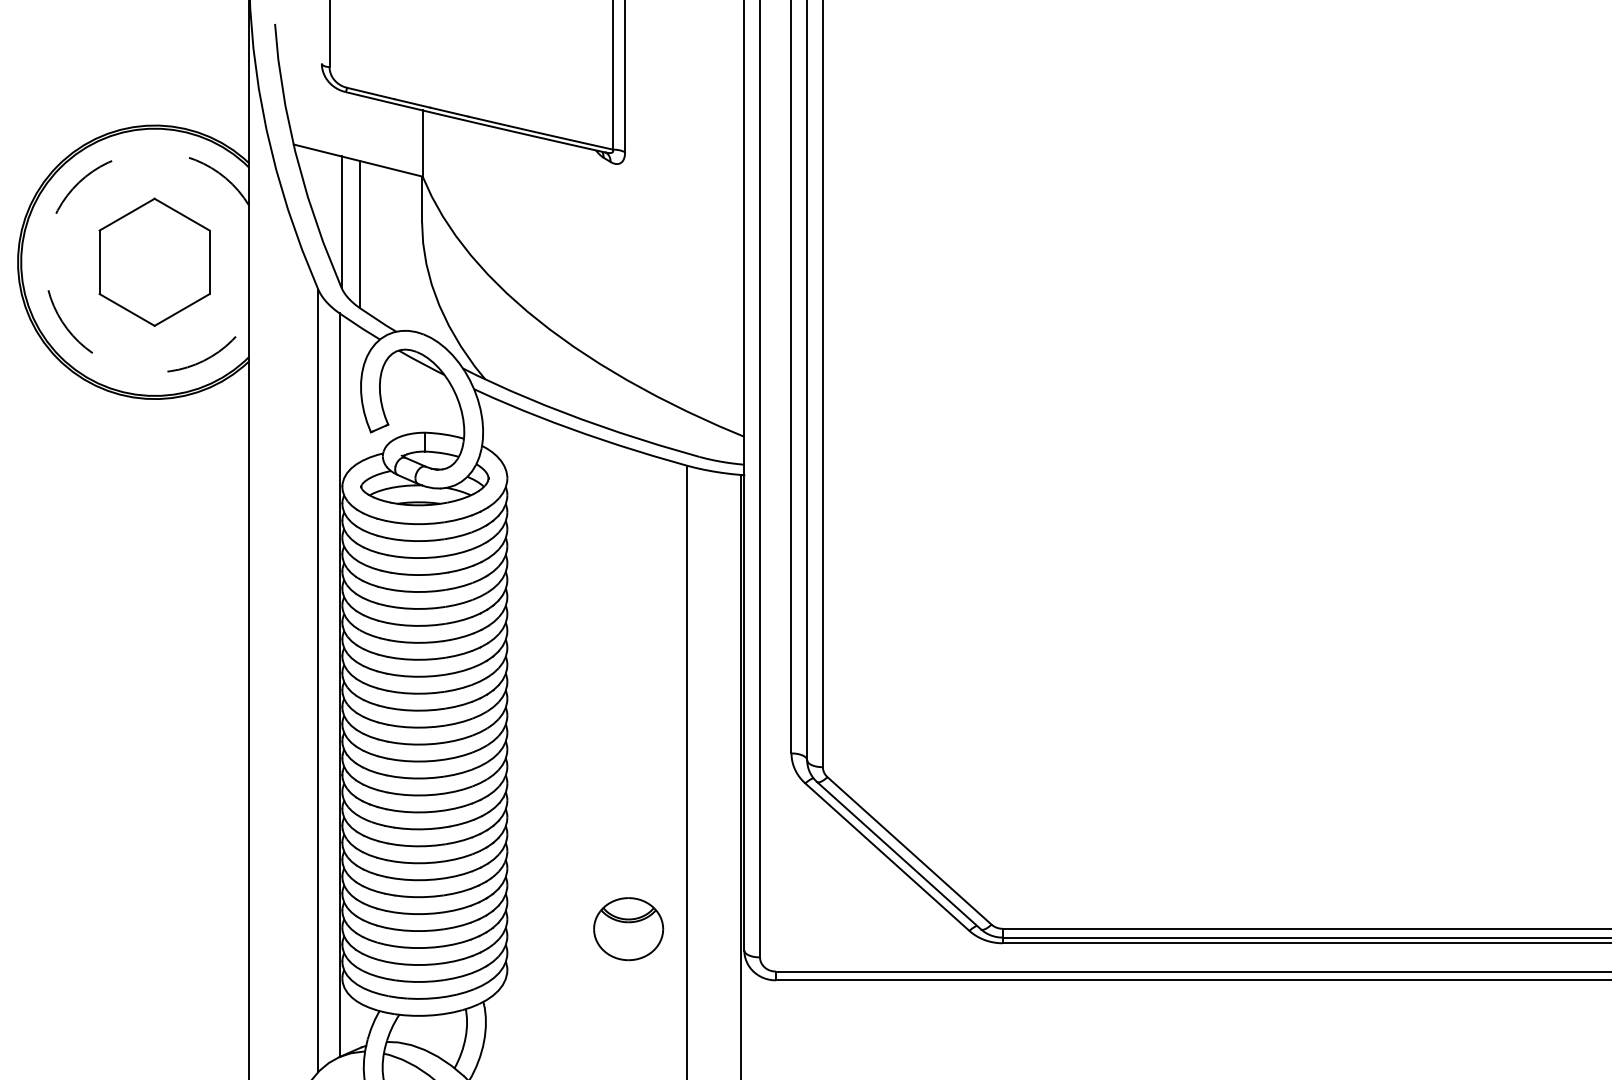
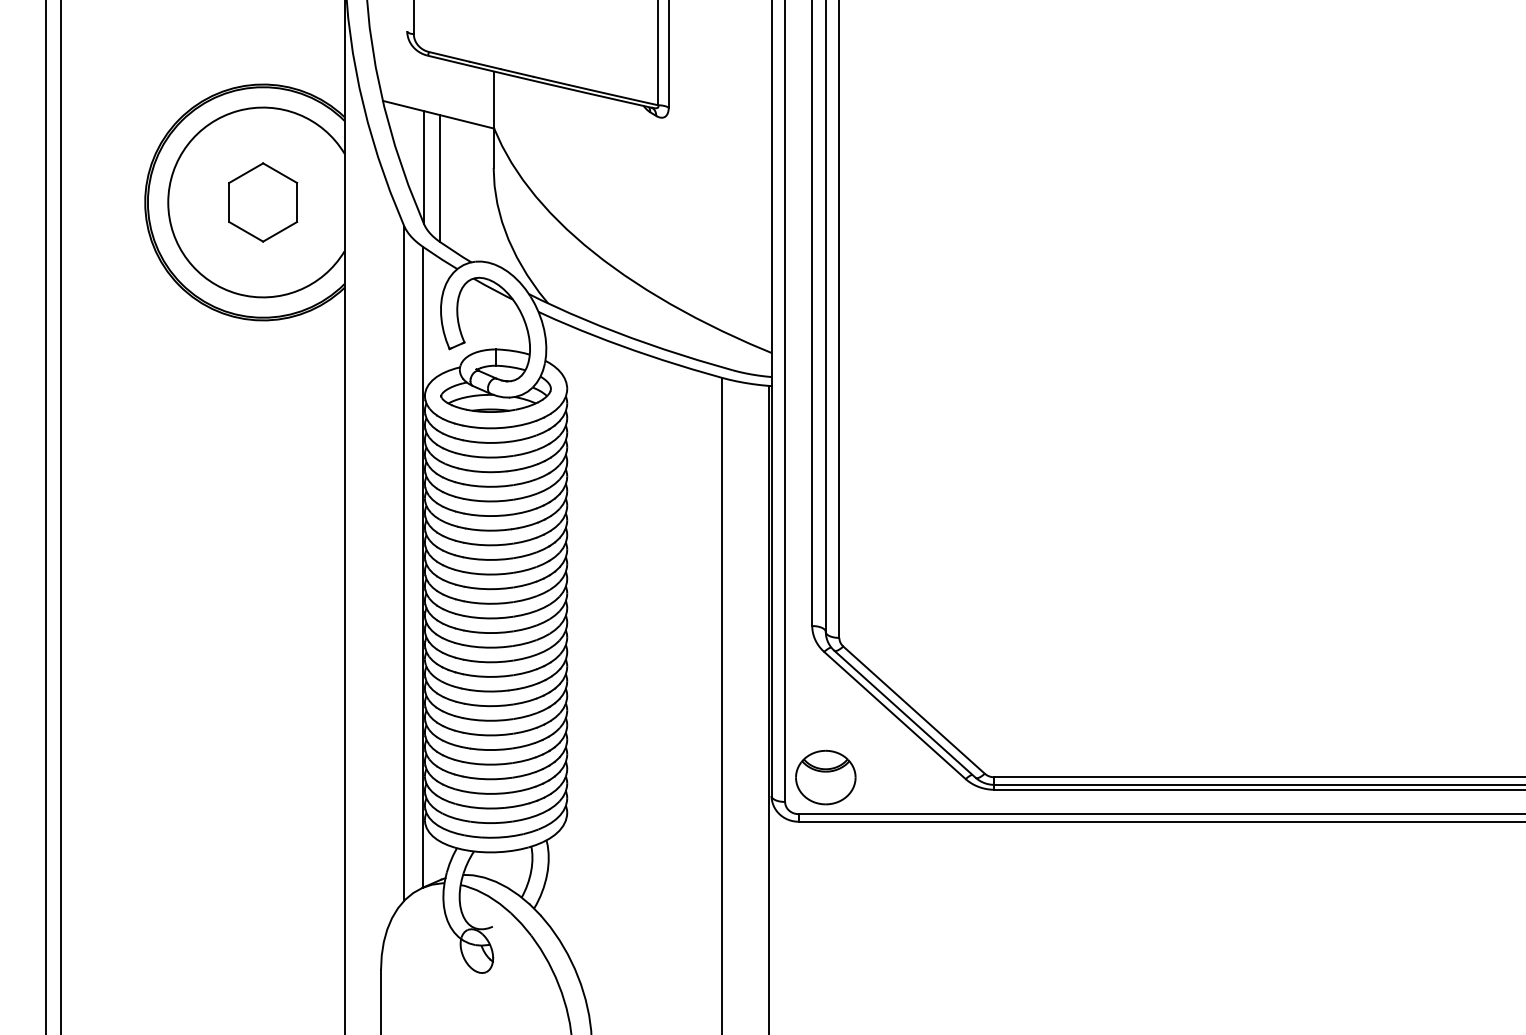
arc: (45, 262) -> (168, 202), dashed -> solid
part: (155, 262) -> (263, 202), size x0.71
part: (628, 929) -> (825, 777), moved

